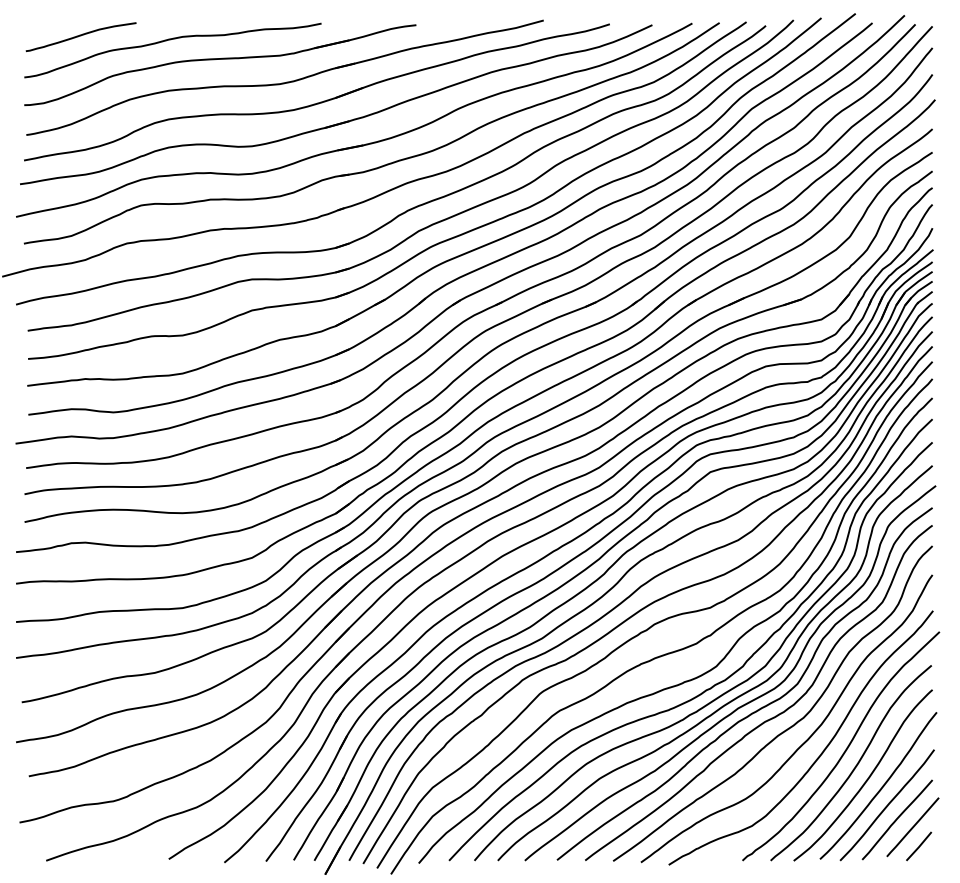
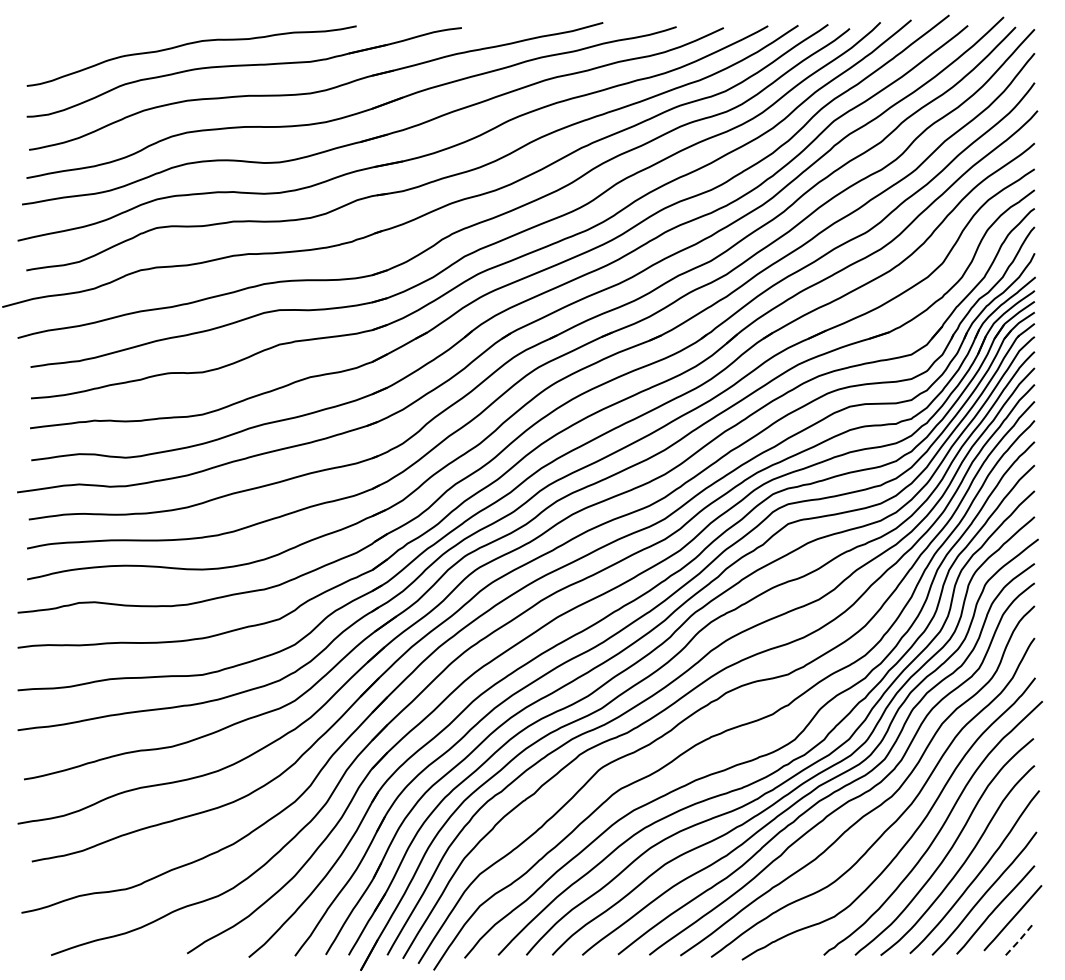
curve: (80, 36) -> (89, 40), removed
line: (918, 847) -> (1019, 940), solid -> dashed

